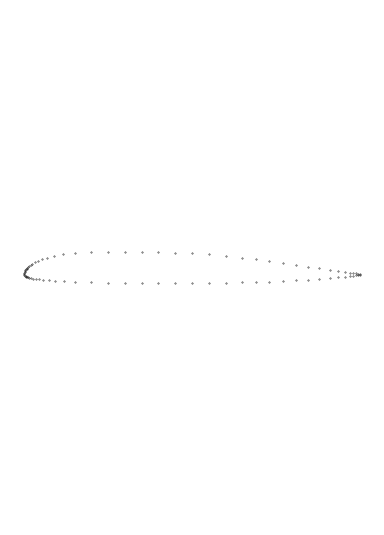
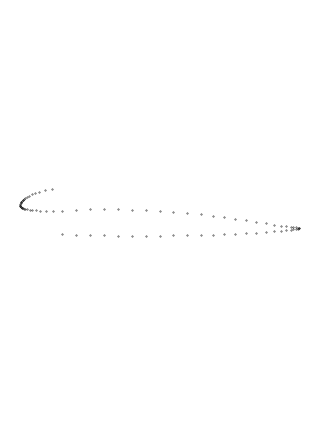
part: (42, 260) -> (35, 194), moved

